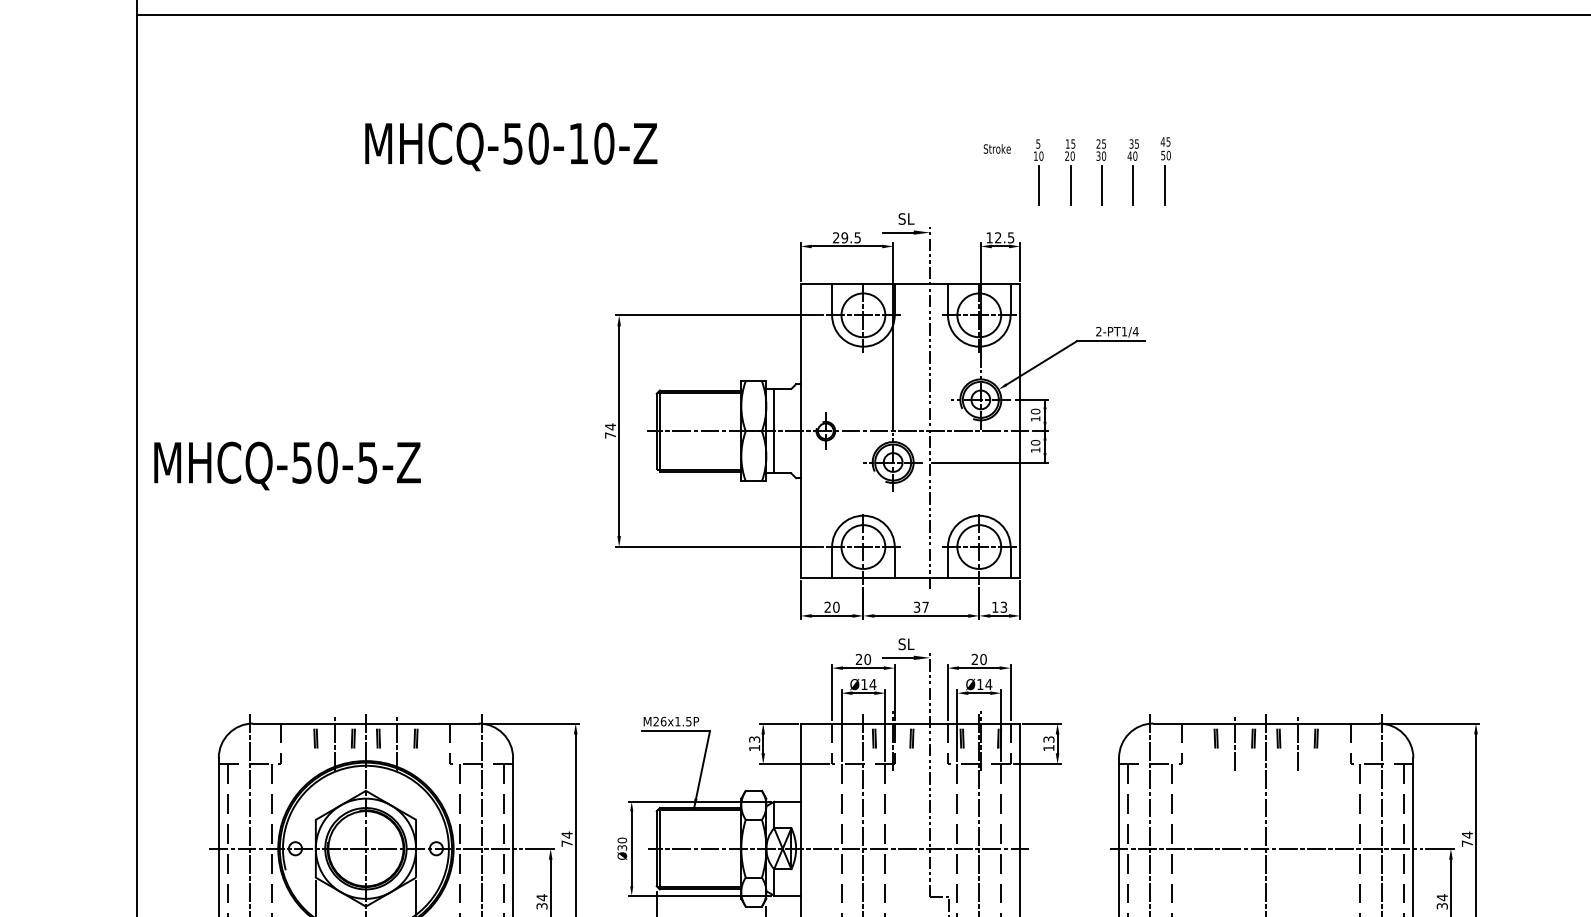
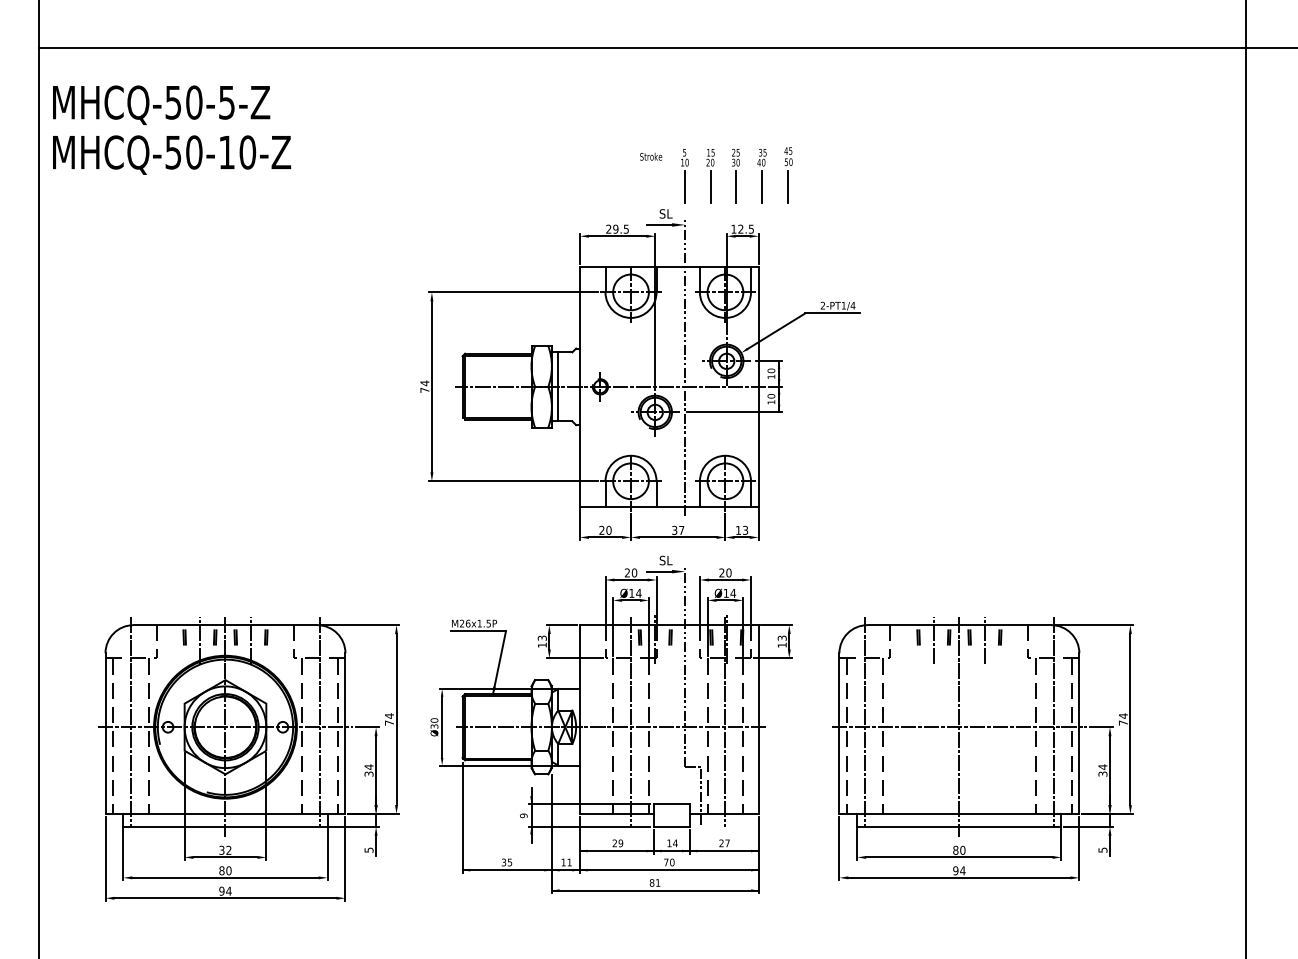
text: (511, 146) -> (172, 154), moved
part: (1077, 171) -> (716, 175), moved
text: (287, 465) -> (161, 104), moved

